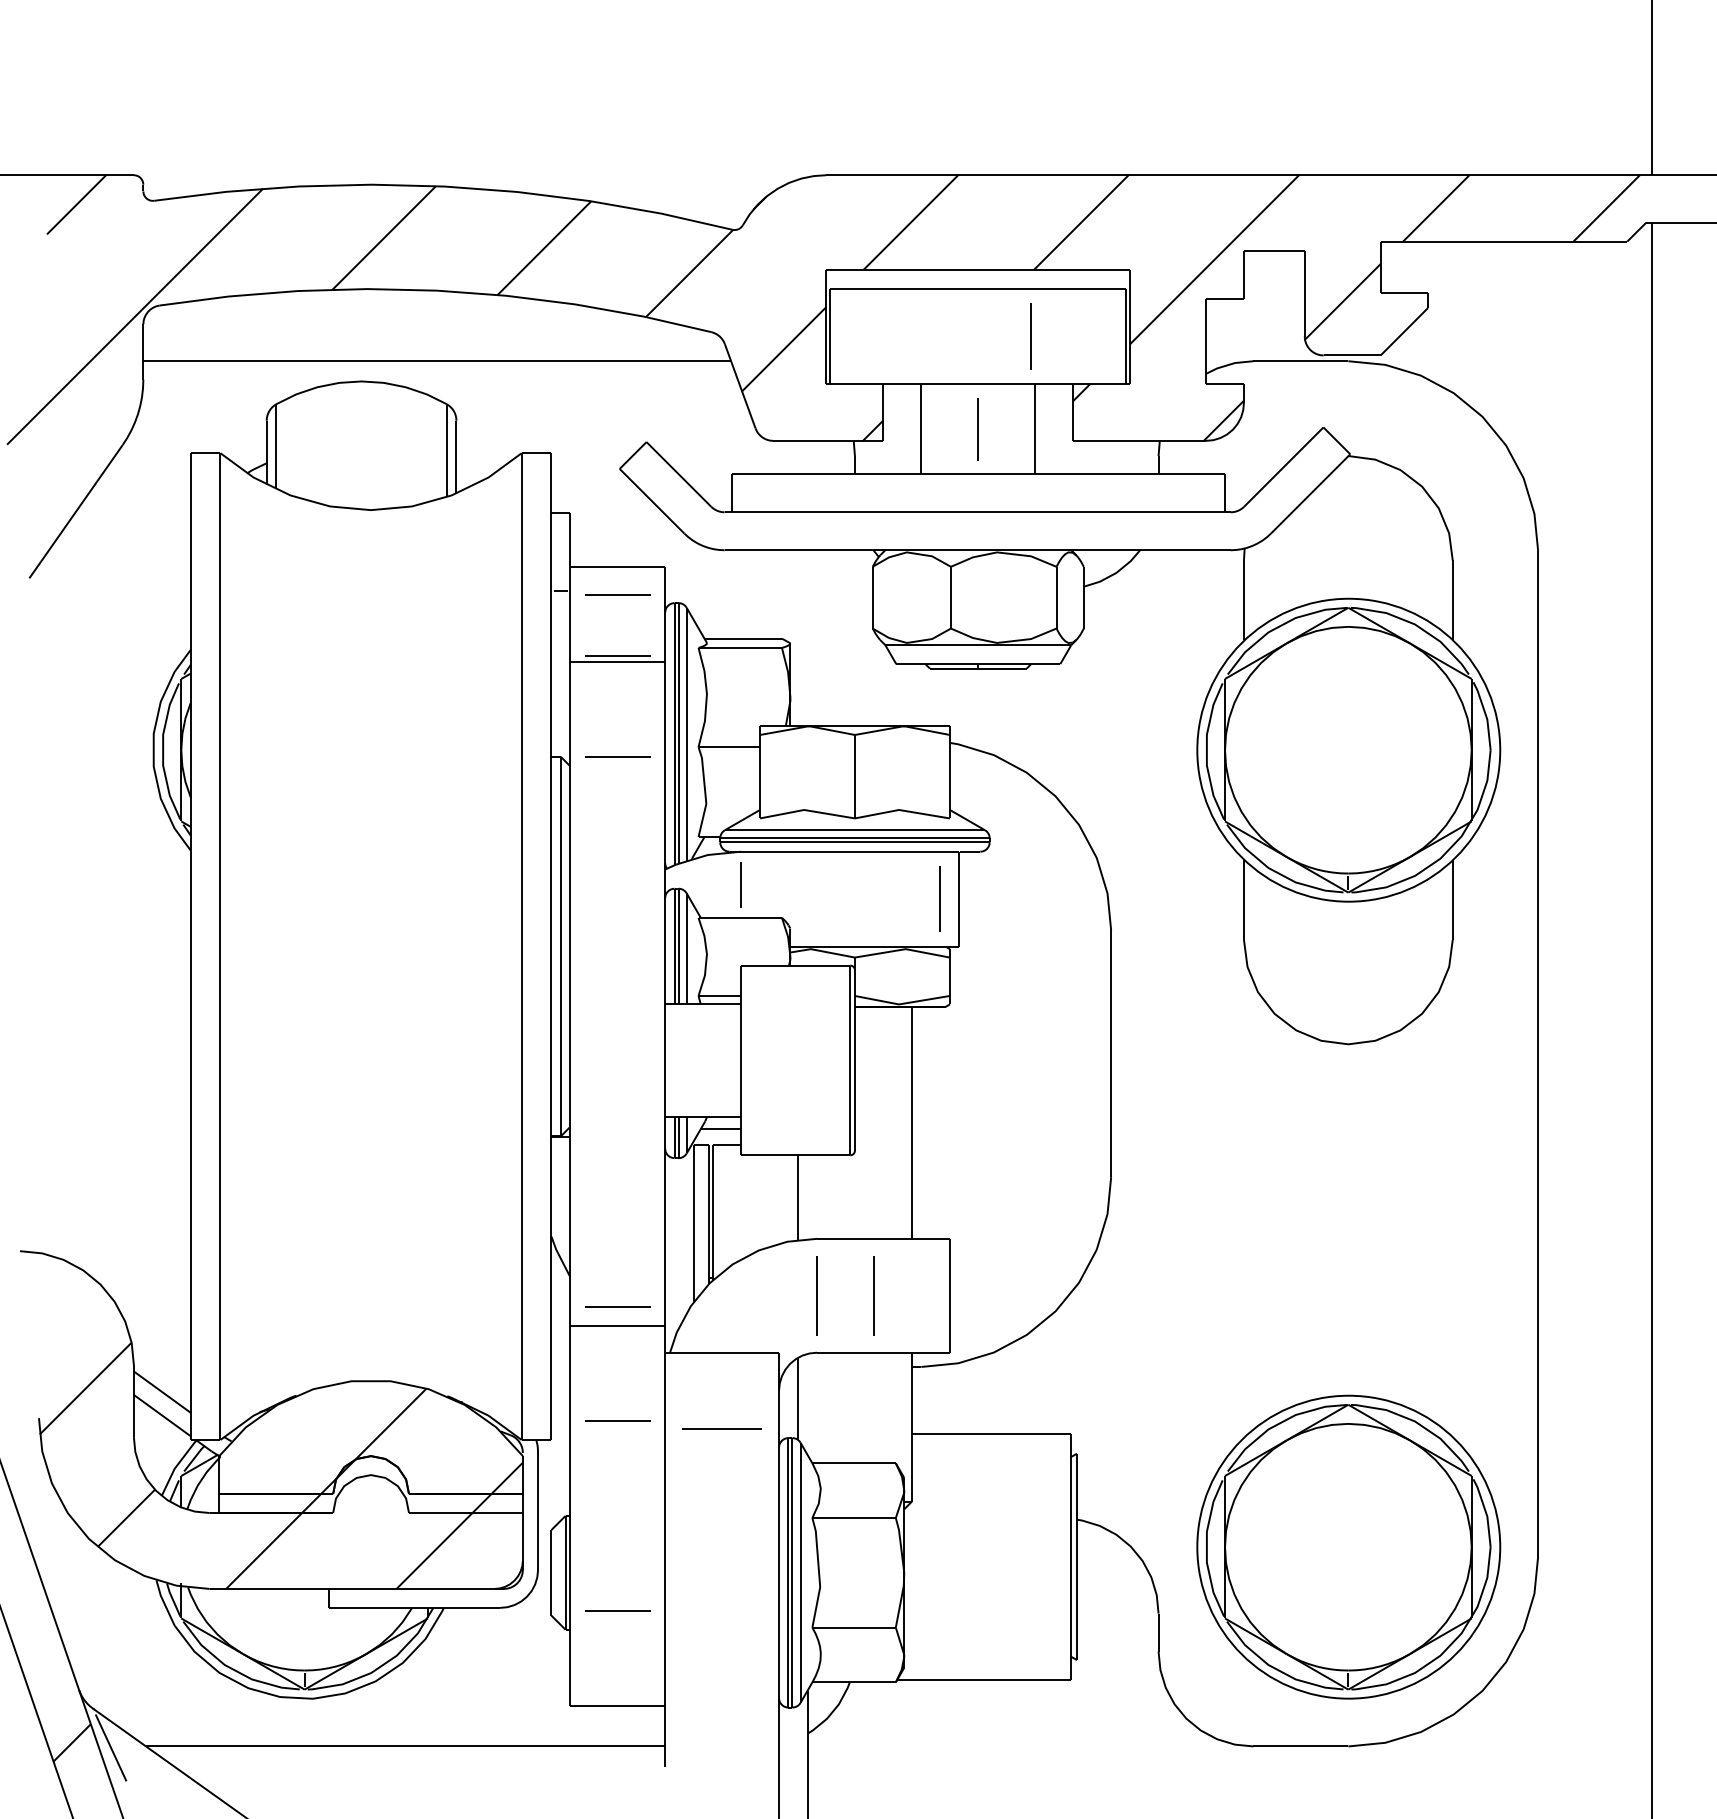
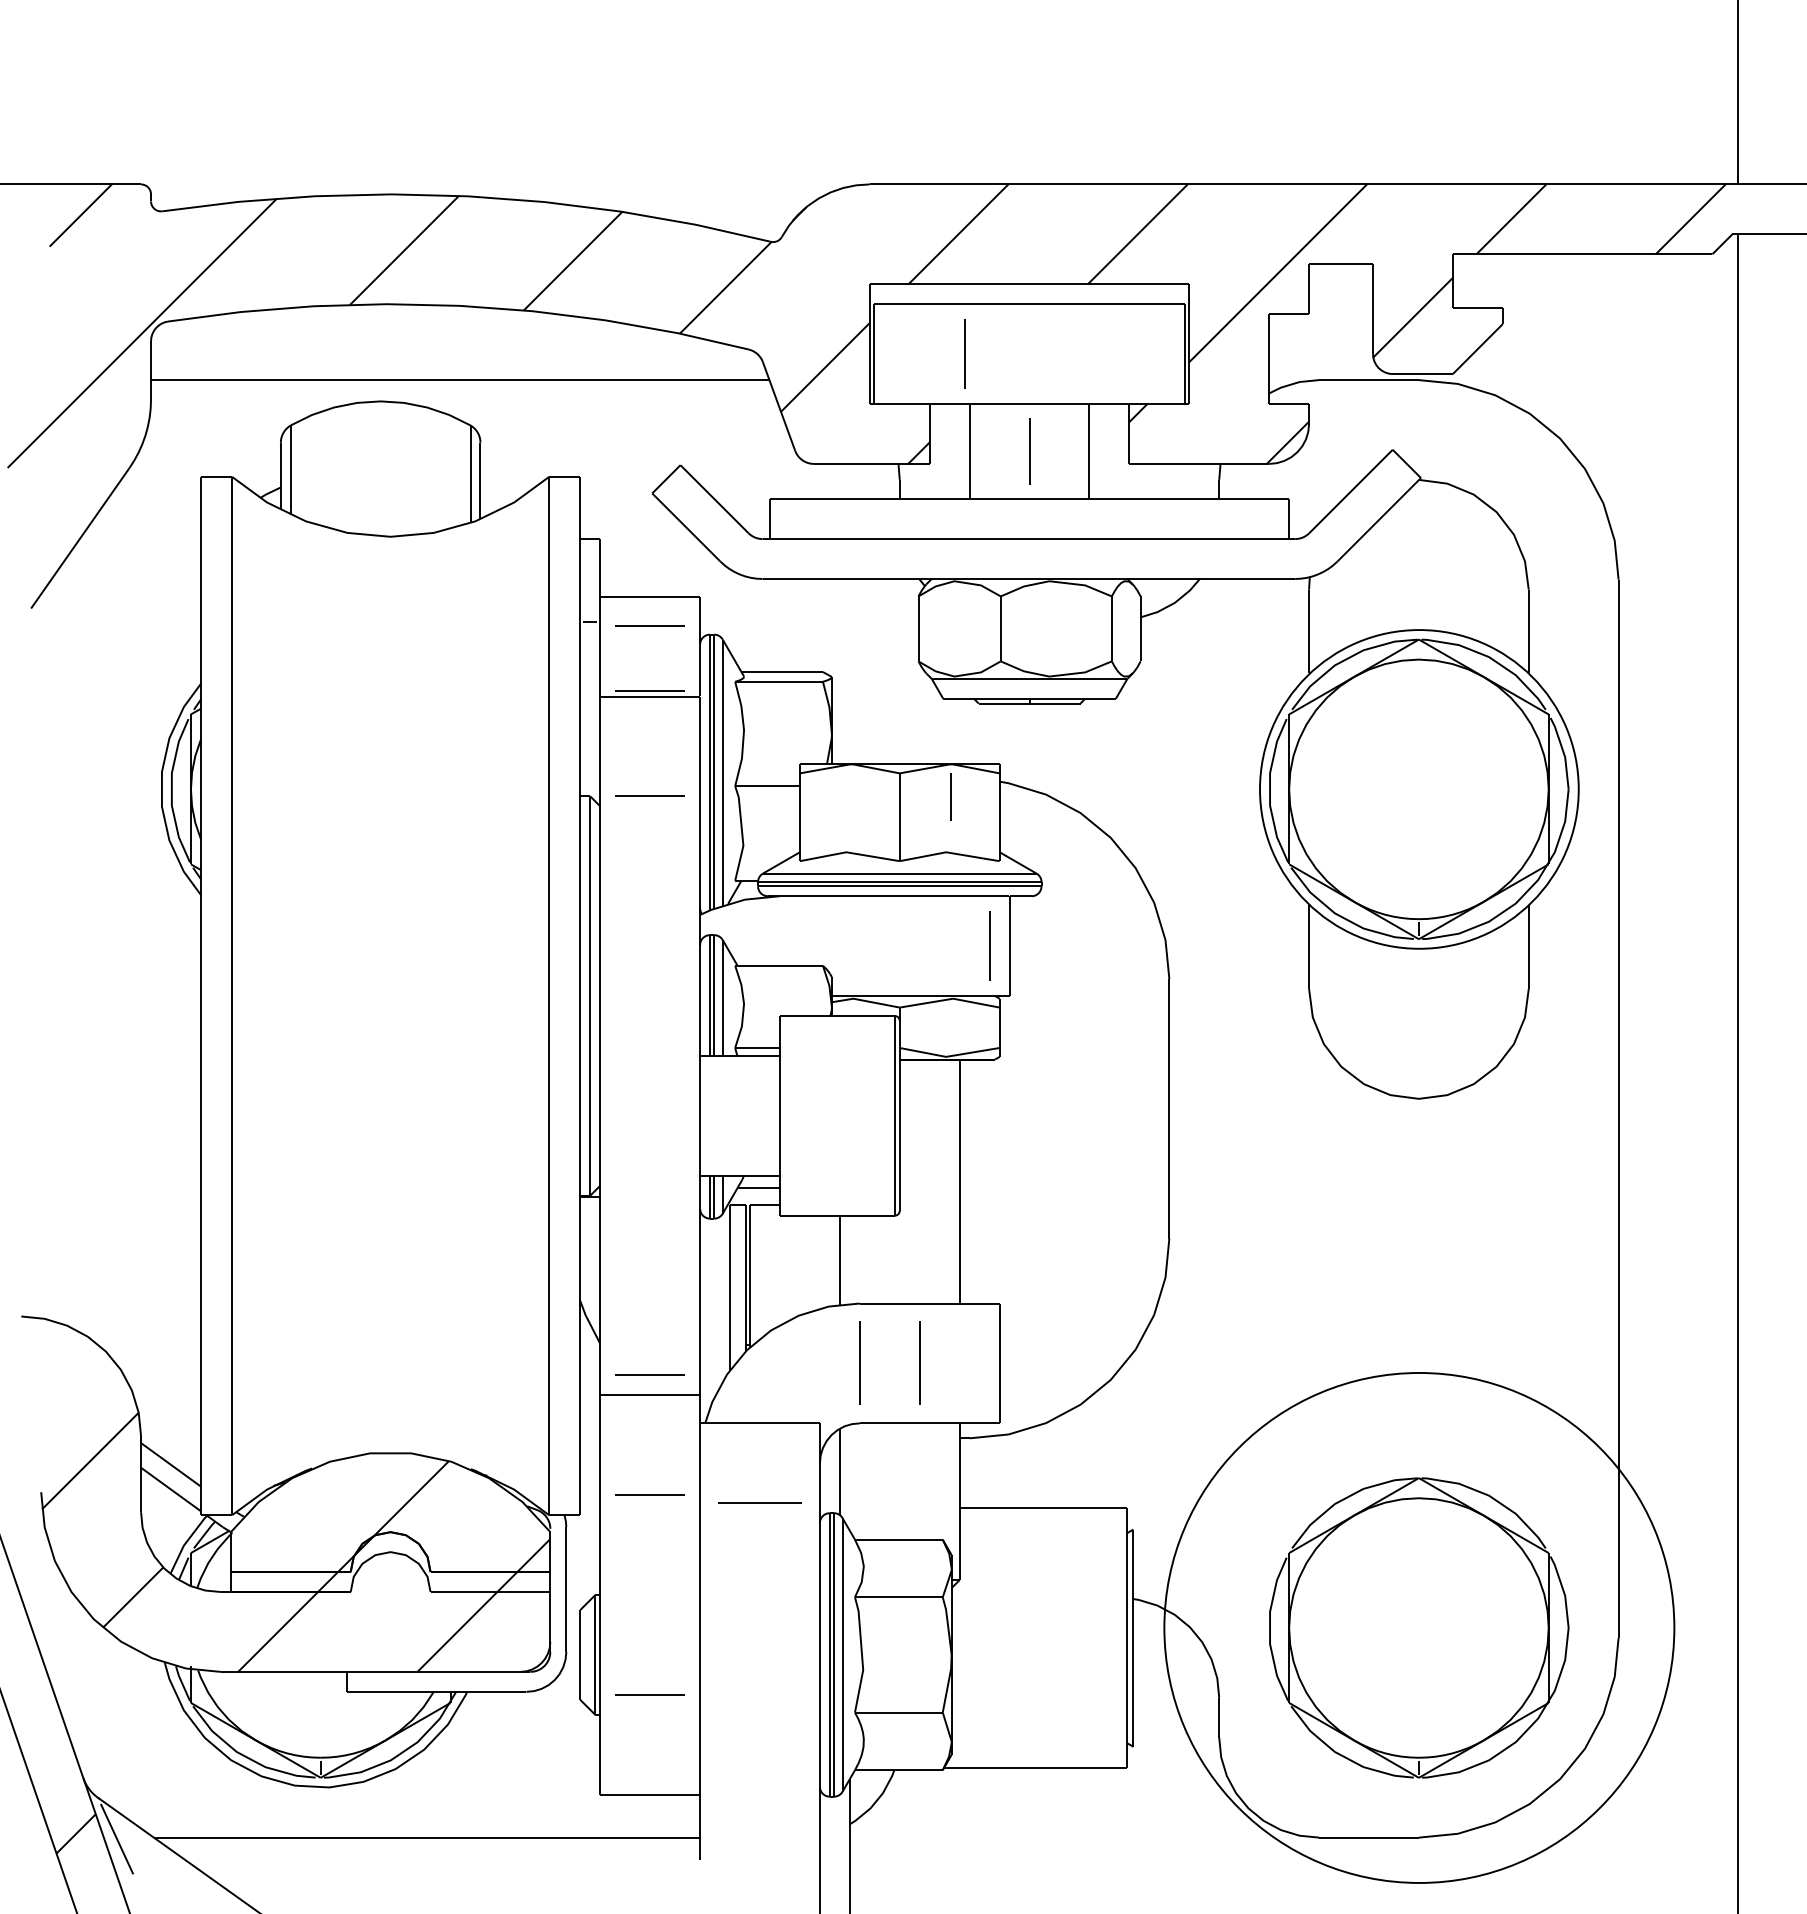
line: (1031, 335) -> (964, 353), moved
line: (740, 884) -> (950, 796), moved
circle: (1348, 1546) -> (1419, 1627), size x1.6

